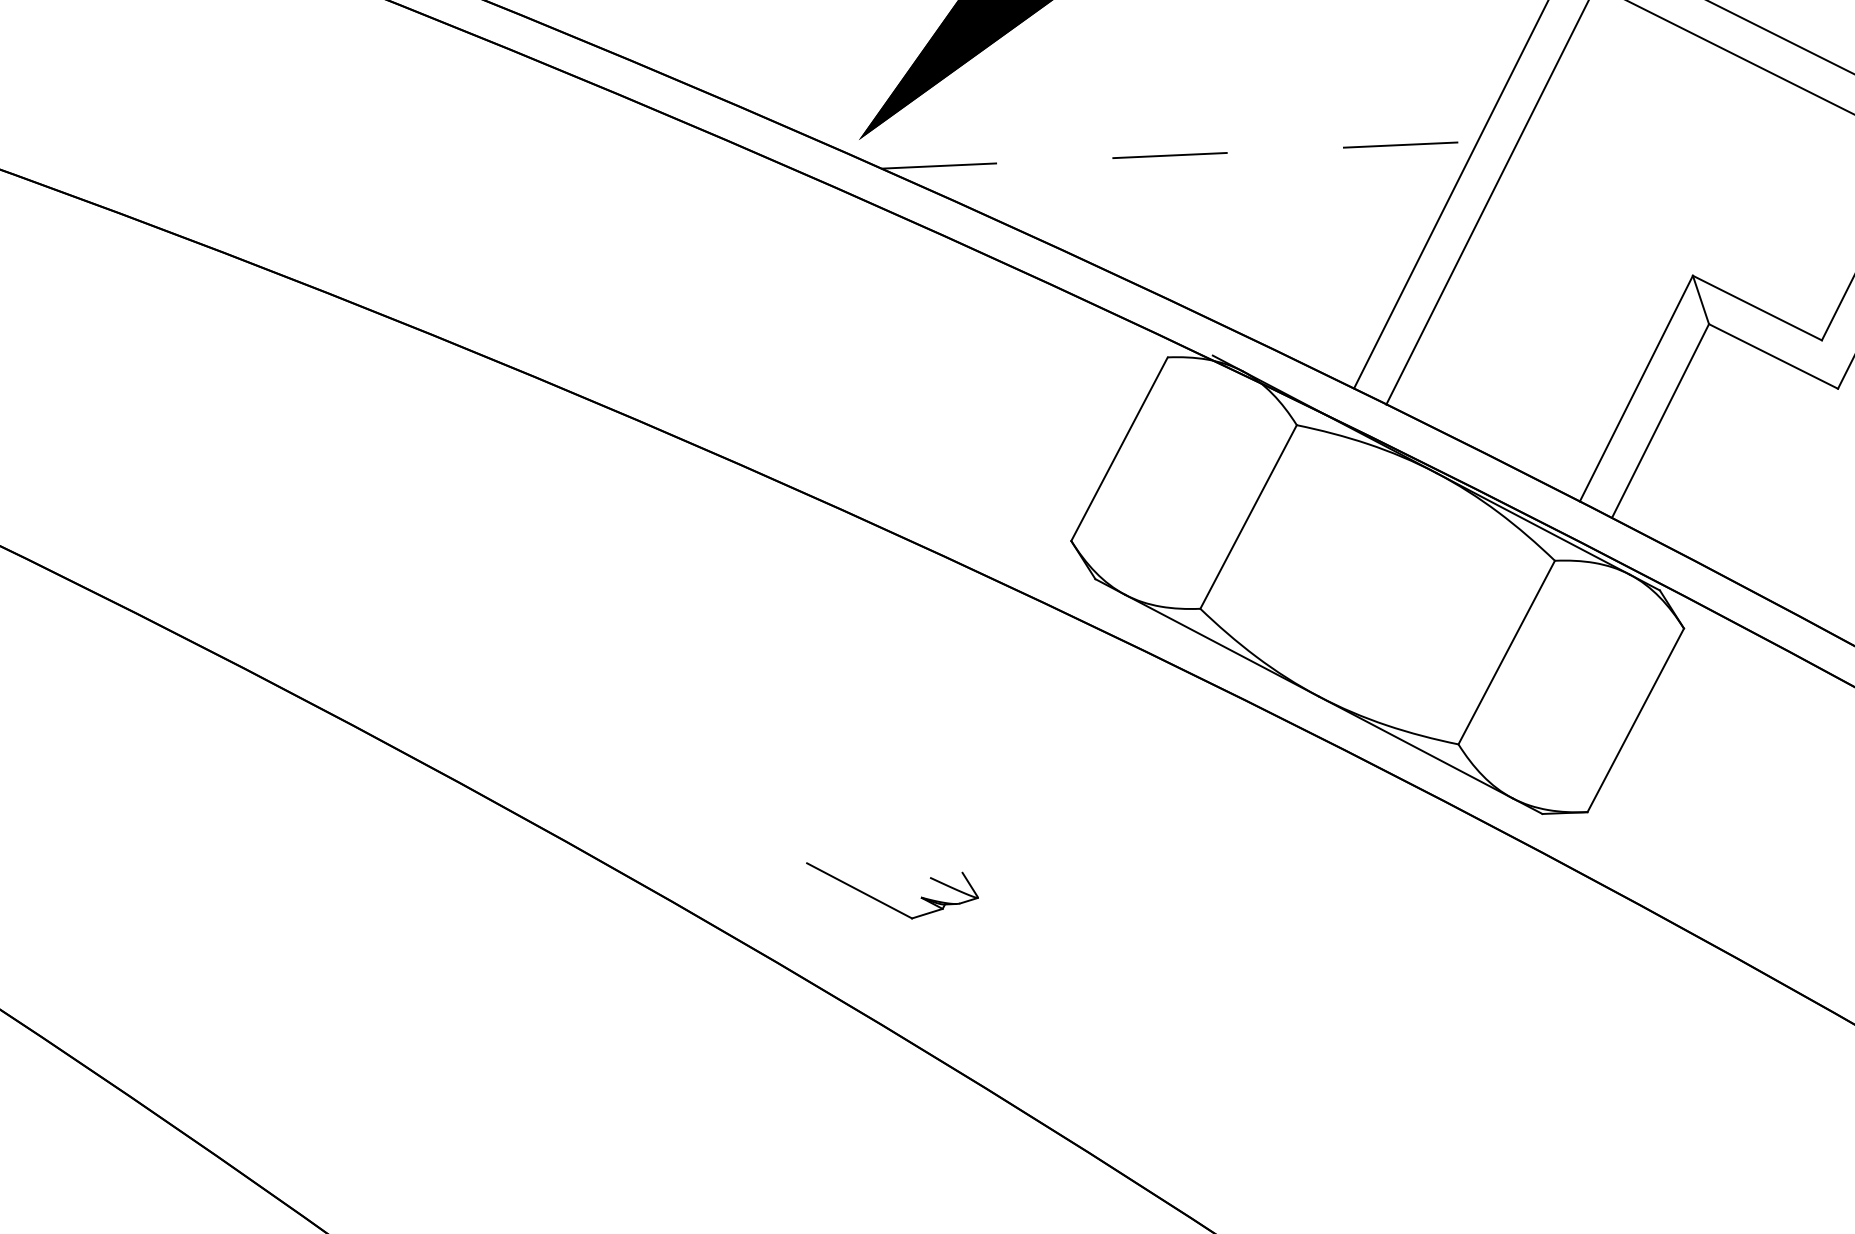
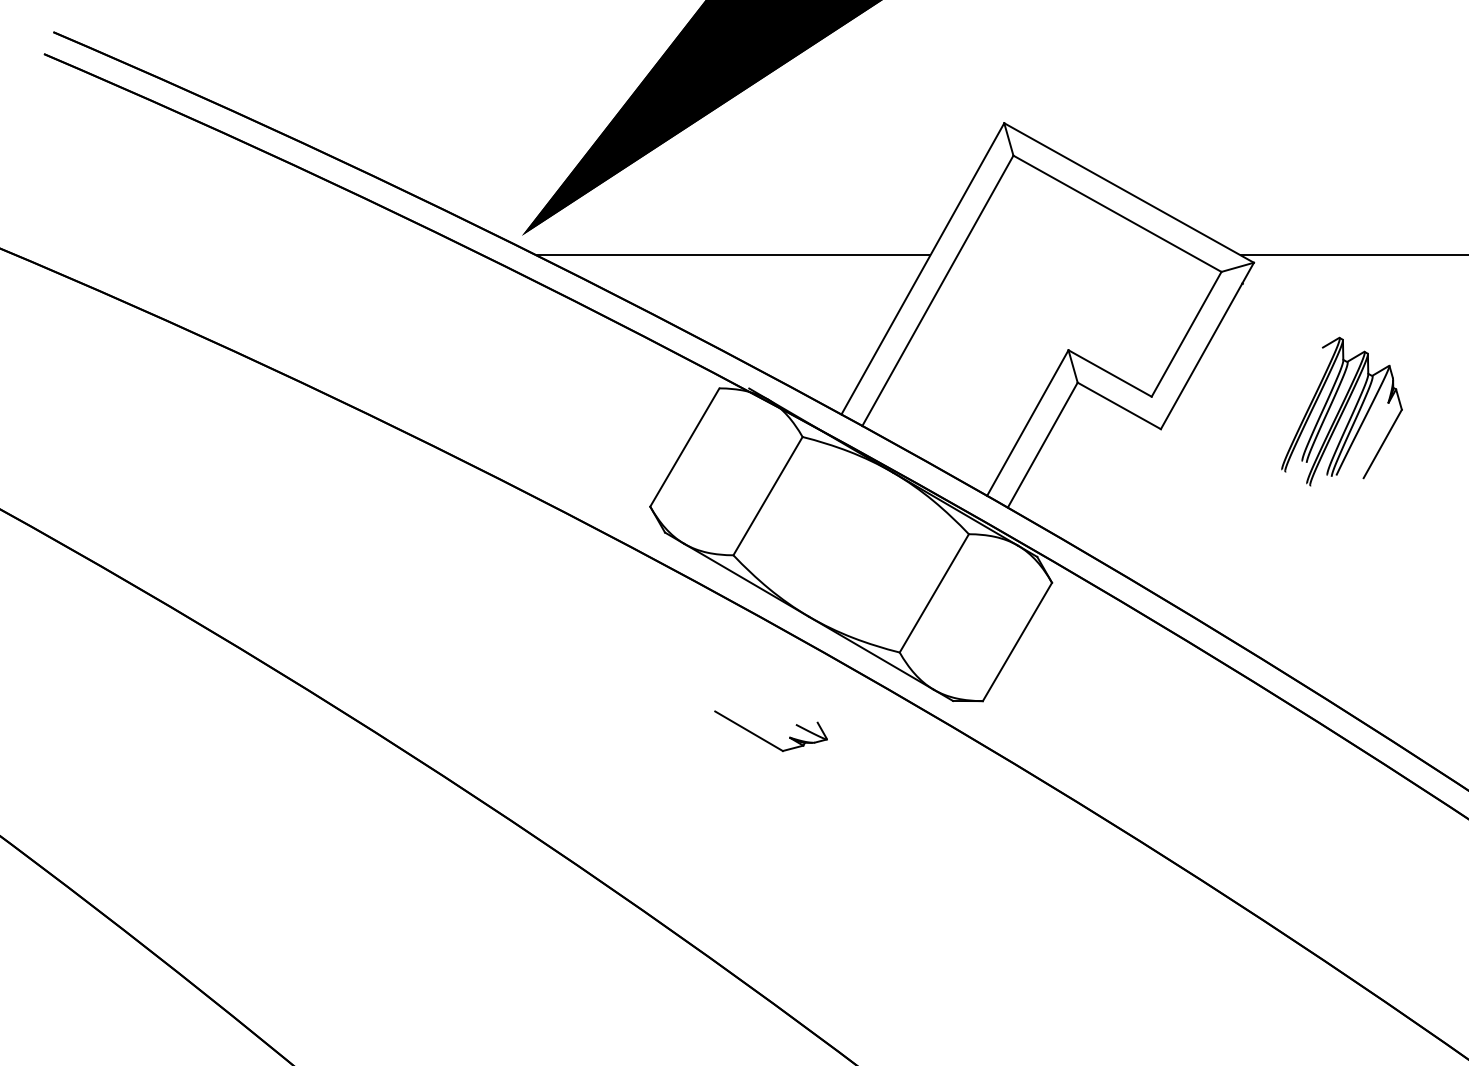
line: (1179, 155) -> (733, 255), dashed -> solid
part: (885, 902) -> (765, 739), moved

